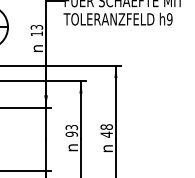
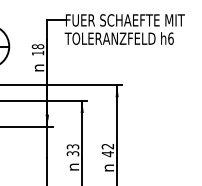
text: (169, 19) -> (170, 38), h9 -> h6
text: (36, 27) -> (37, 46), 13 -> 18
text: (106, 127) -> (107, 146), 48 -> 42
text: (71, 134) -> (72, 153), 93 -> 33

